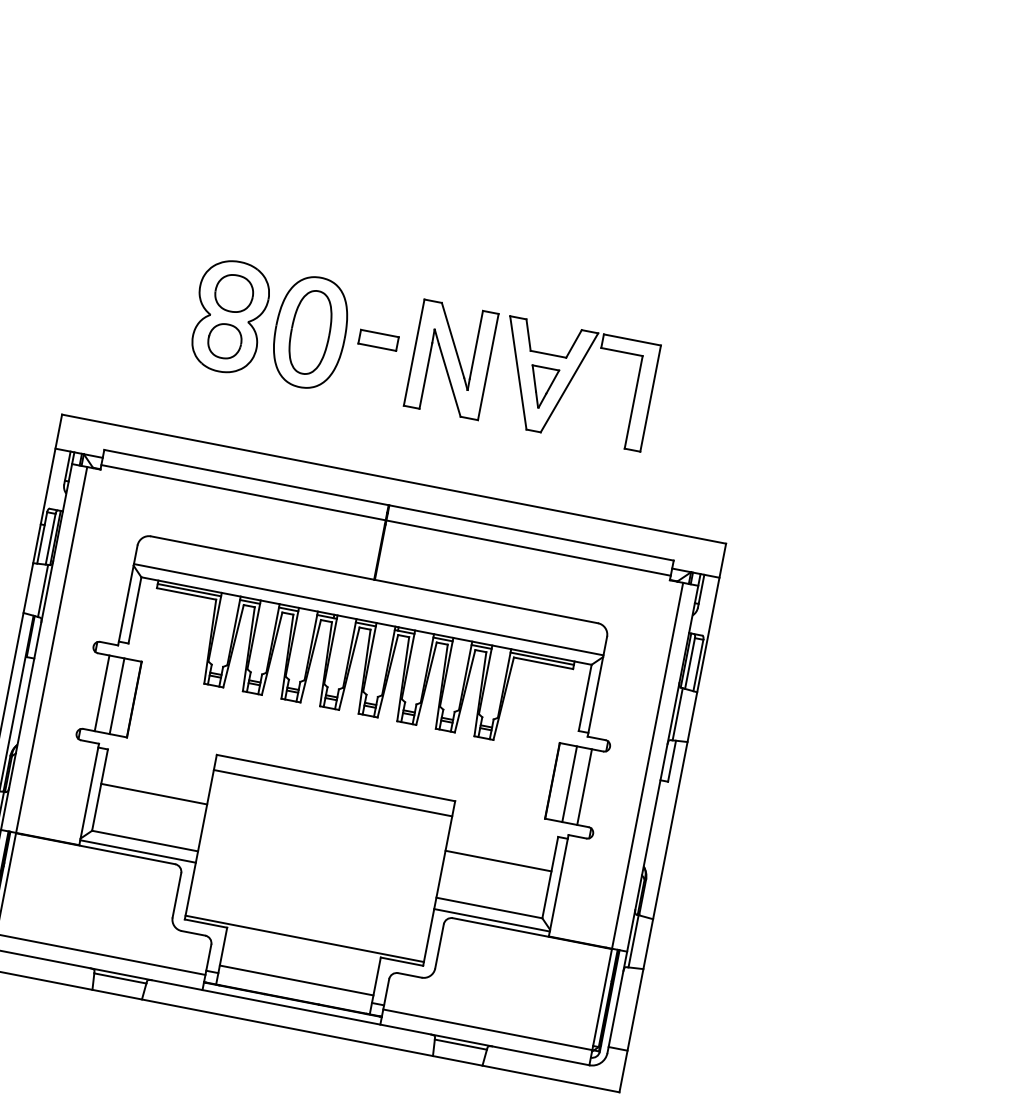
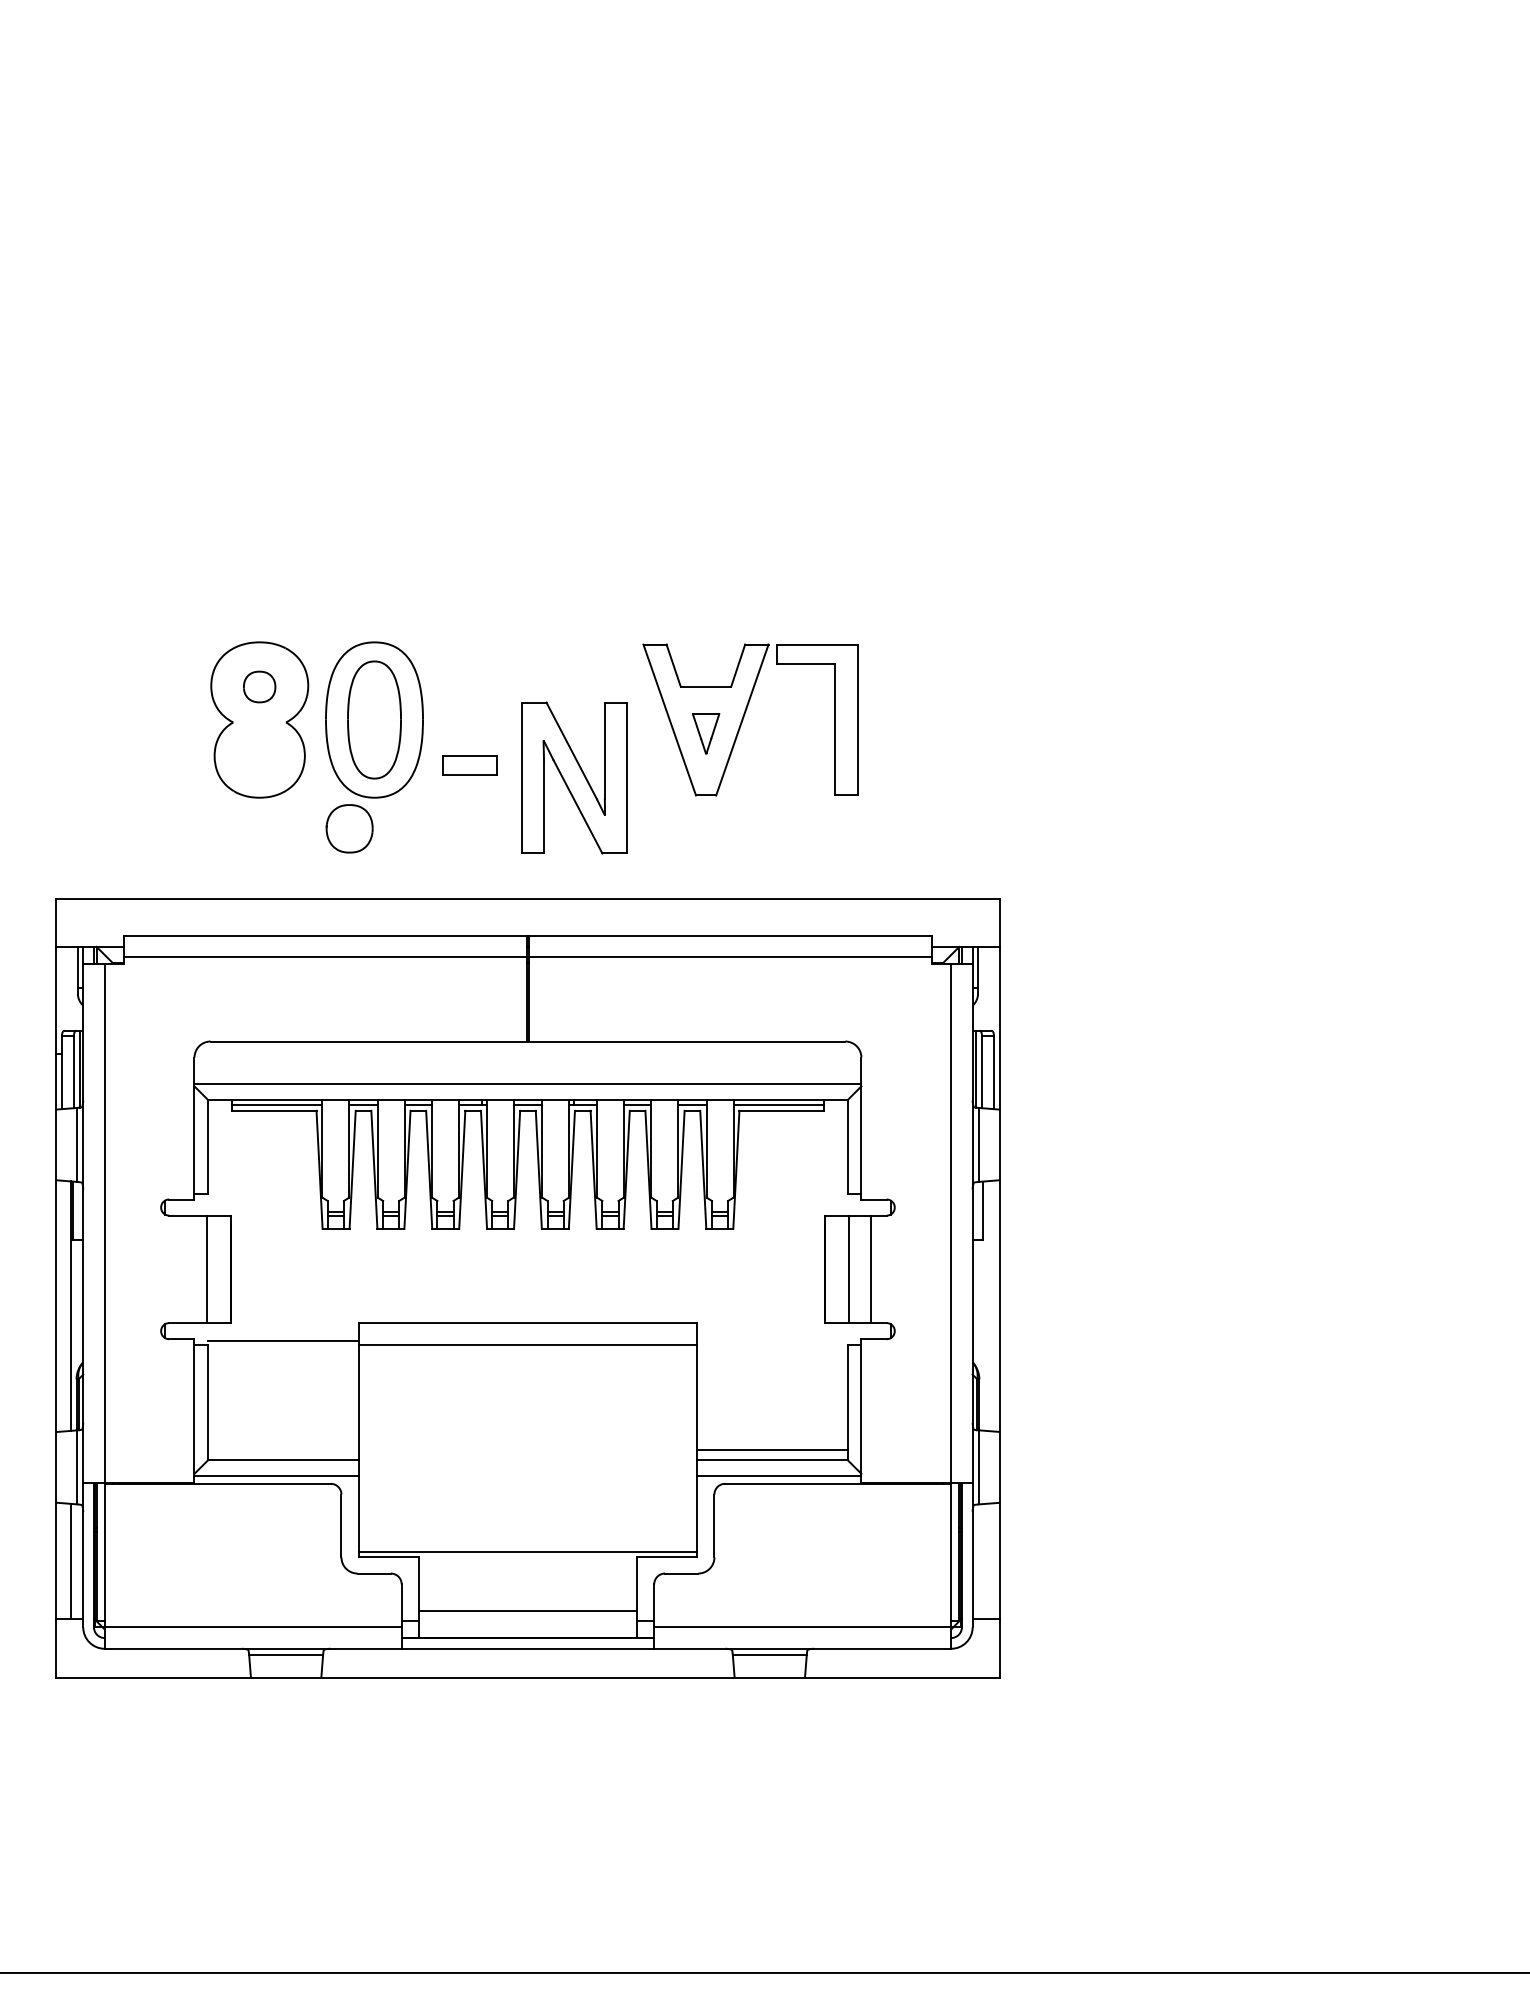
part: (234, 293) -> (259, 686), size x0.6
part: (378, 340) -> (469, 765), moved
part: (224, 341) -> (349, 828), moved
part: (451, 359) -> (574, 777), moved
part: (541, 387) -> (705, 733), size x0.7
line: (102, 693) -> (185, 1269), removed
line: (154, 794) -> (283, 1340), moved
line: (498, 861) -> (772, 1449), moved

